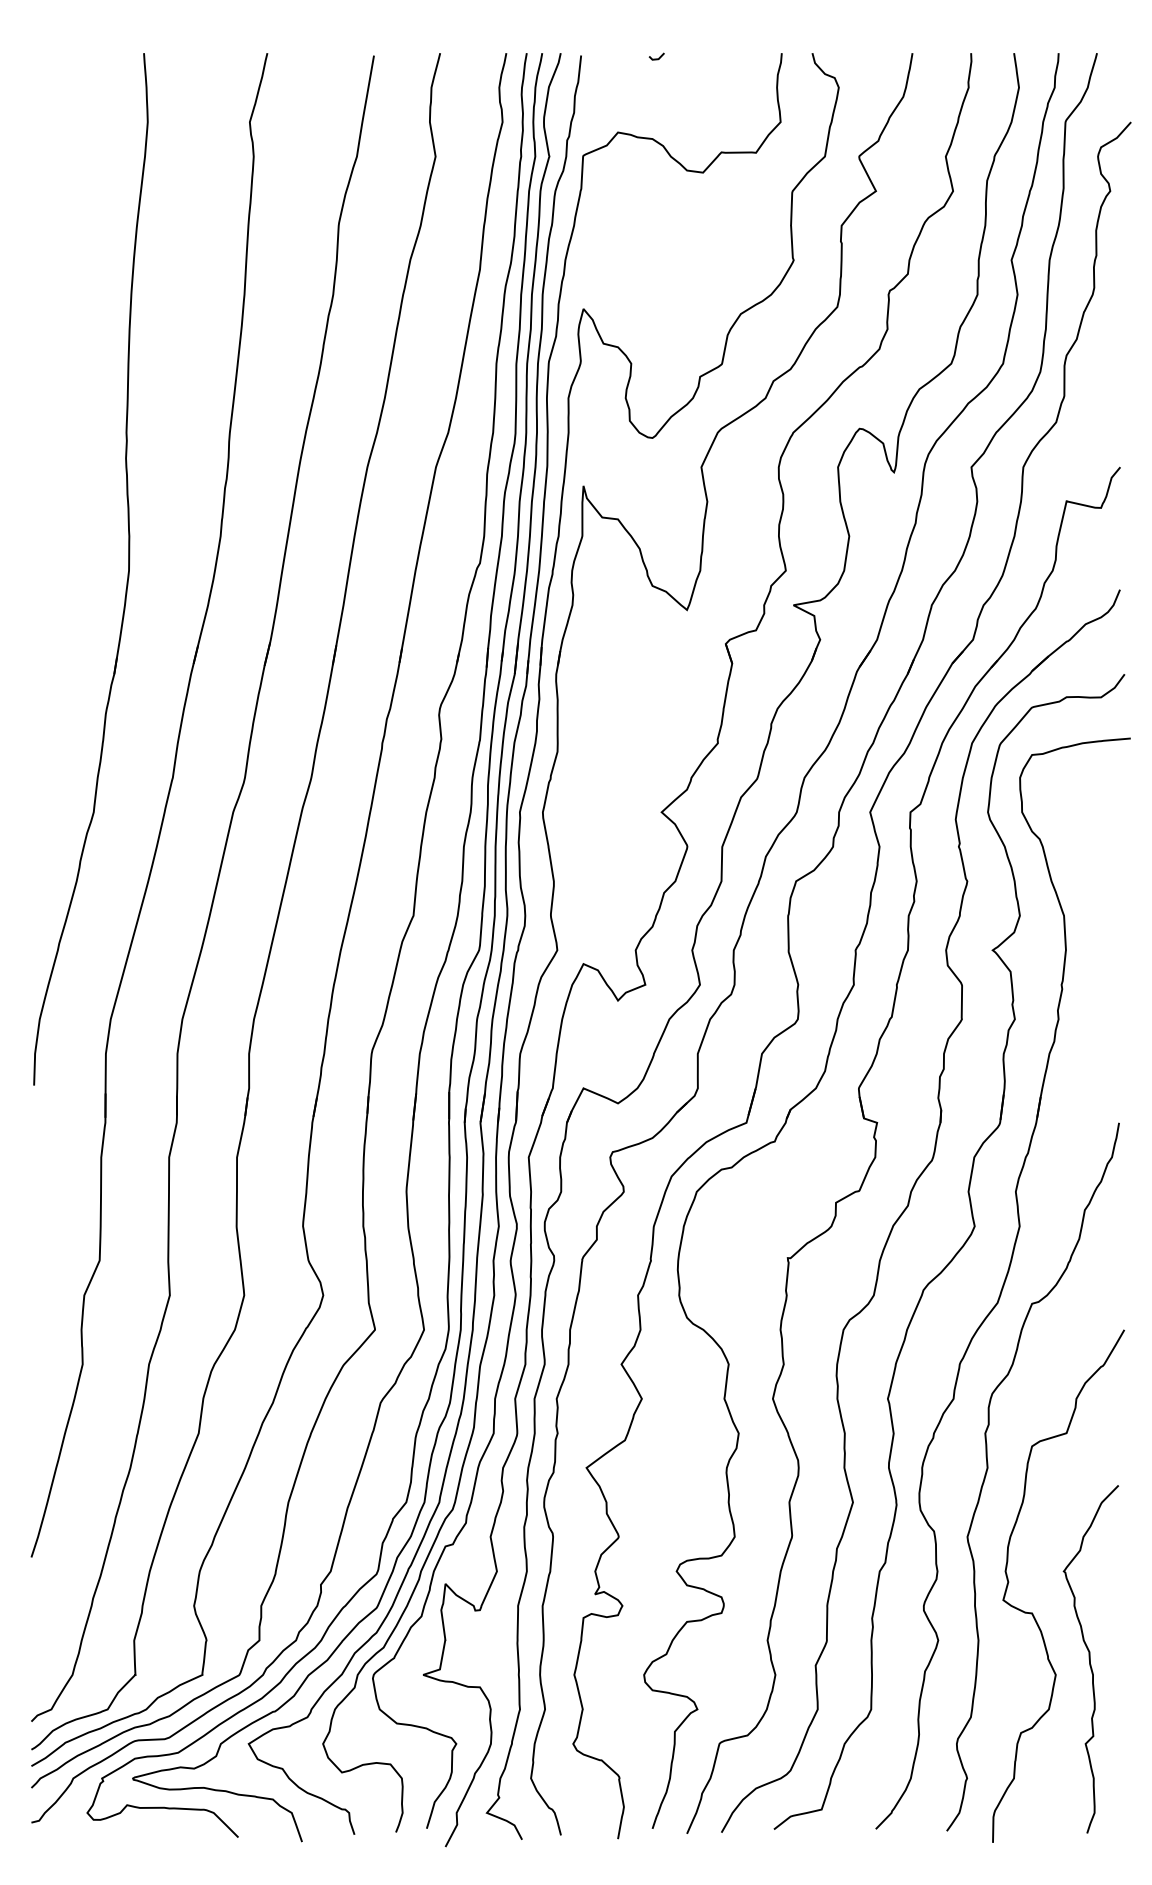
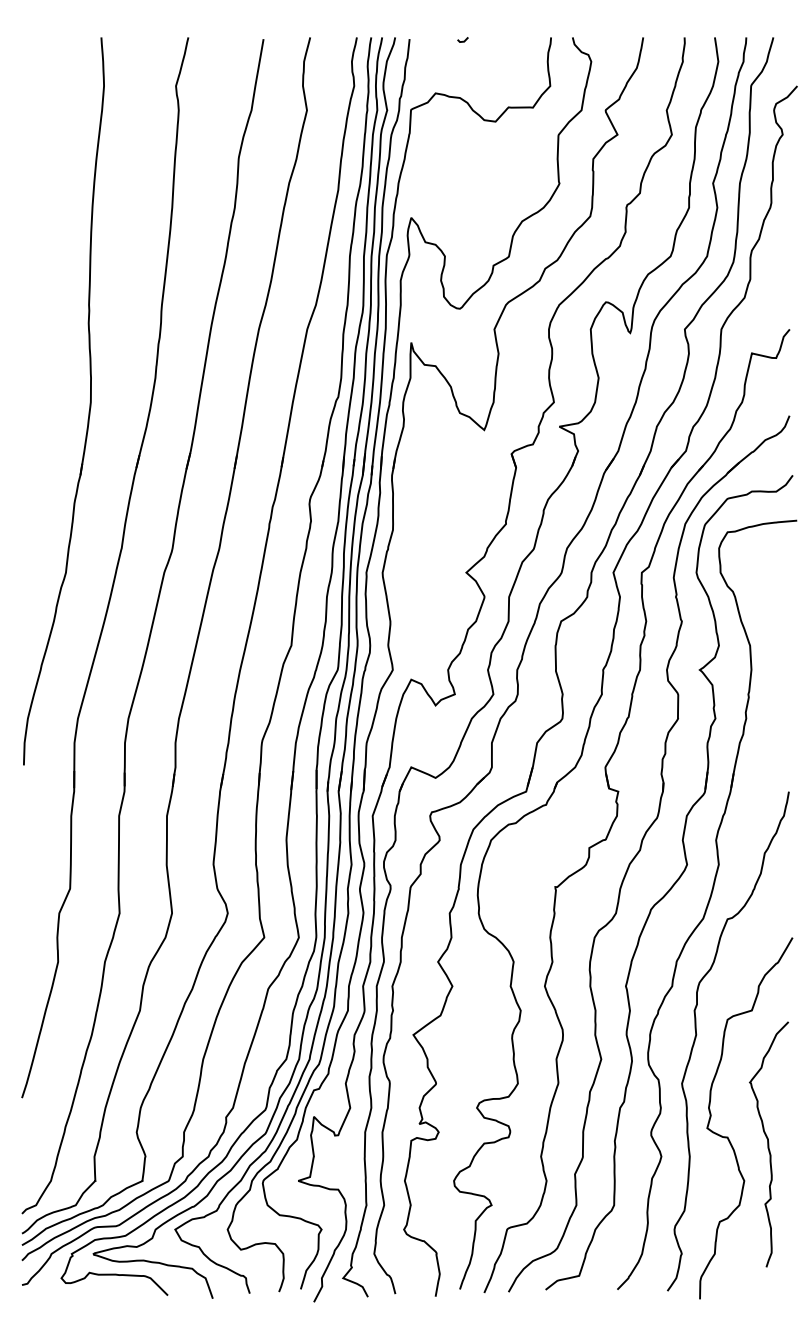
curve: (1090, 1659) -> (768, 1144), moved

